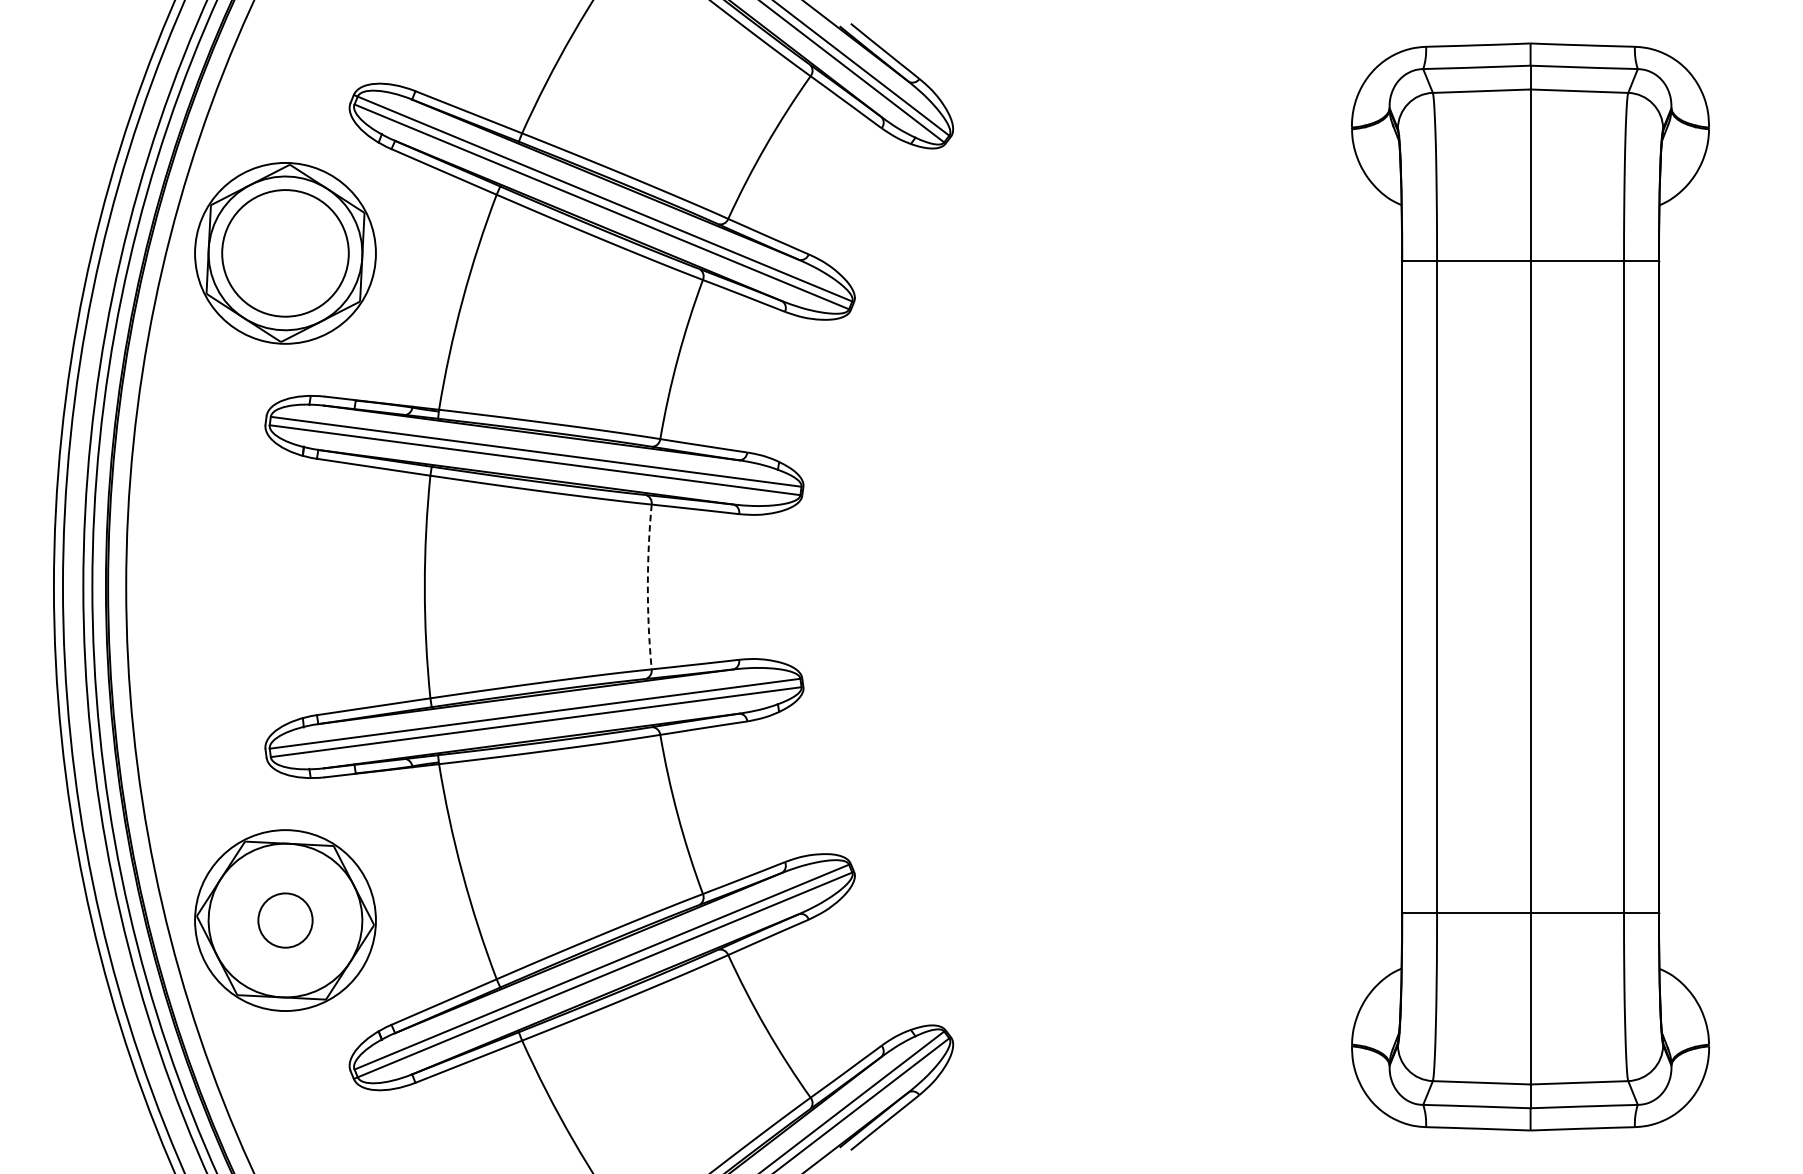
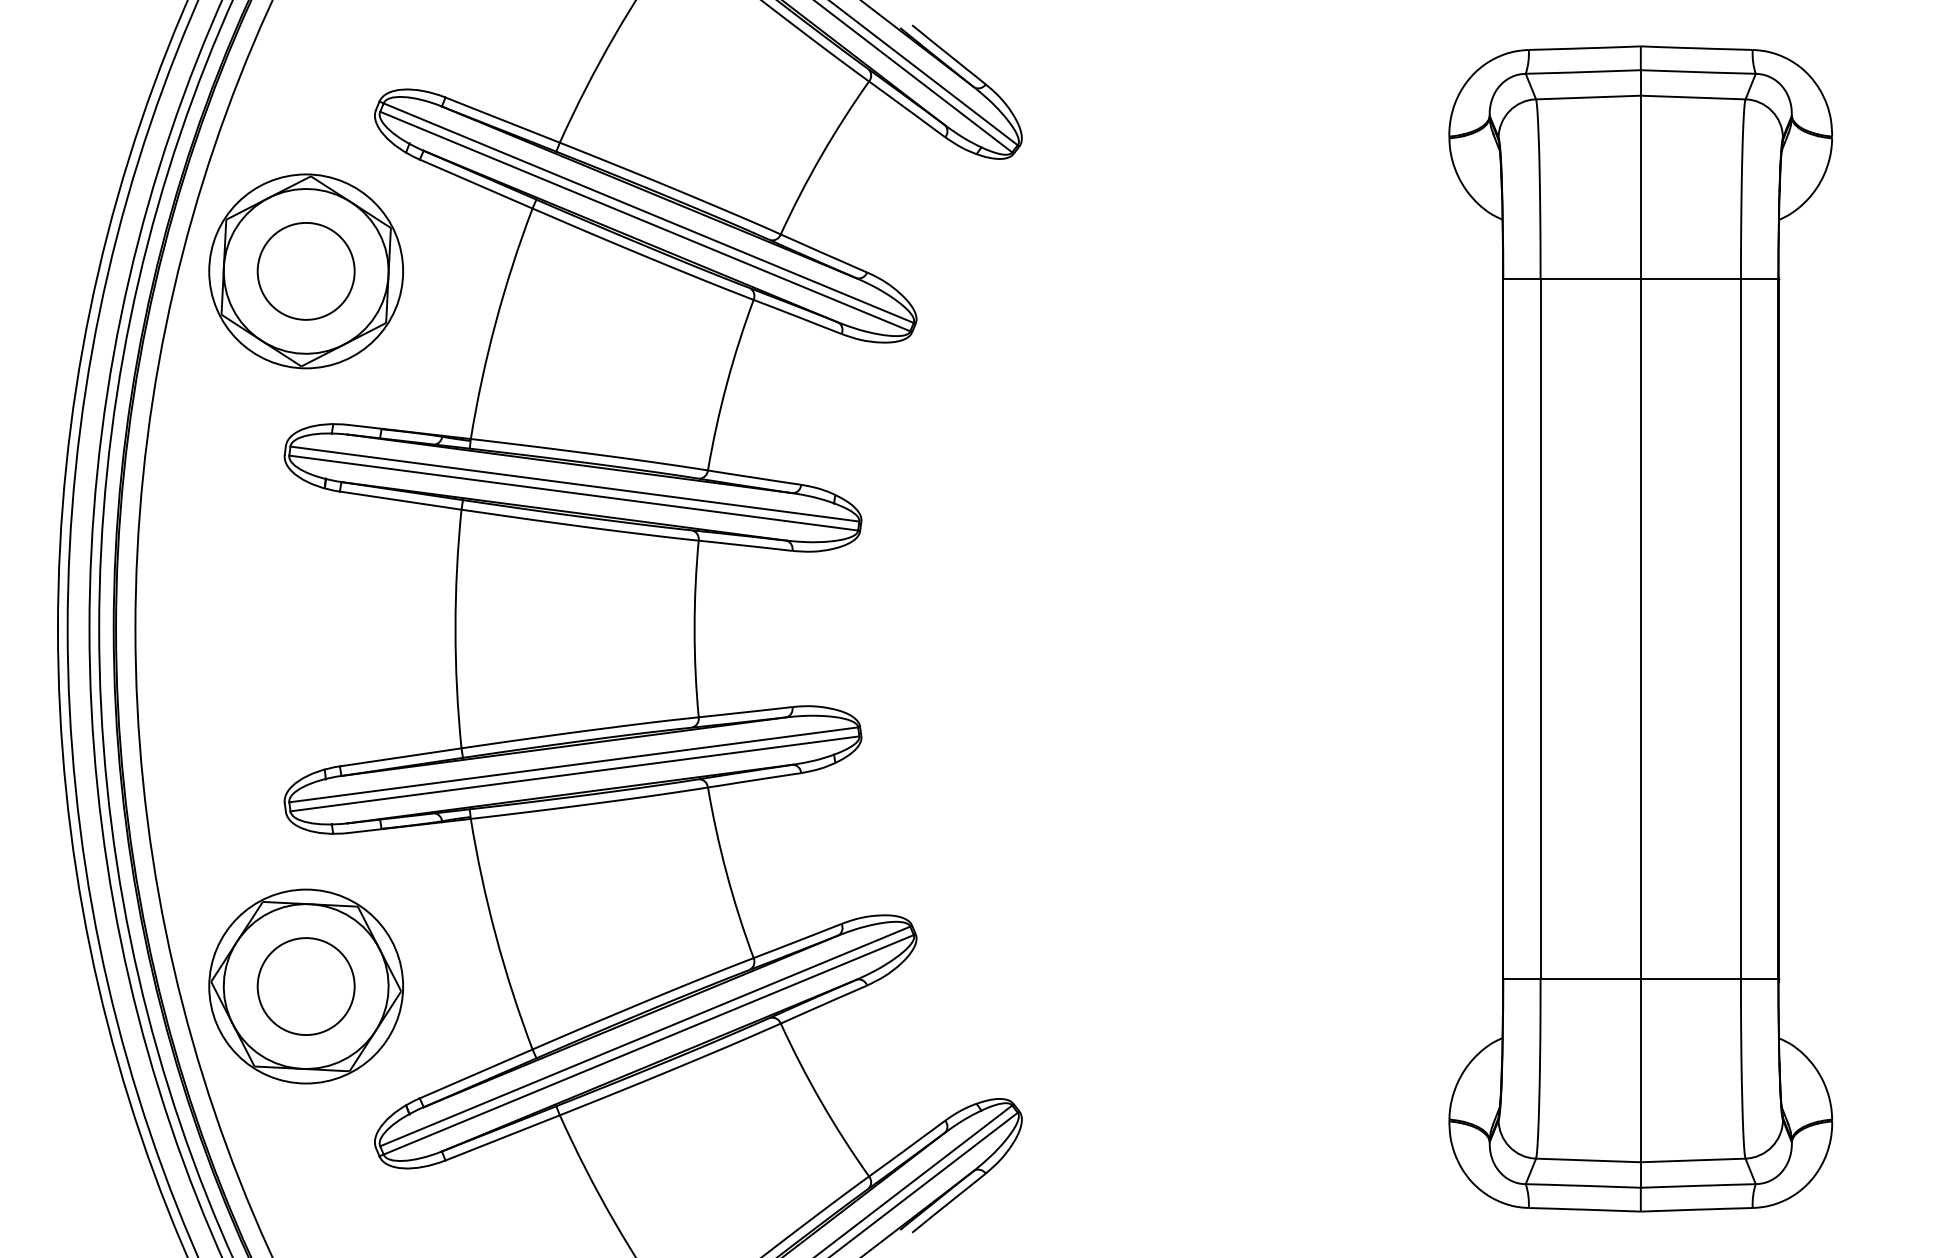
circle: (284, 252) -> (305, 270), size x0.71
arc: (647, 586) -> (694, 628), dashed -> solid
circle: (284, 920) -> (305, 986), size x1.67

